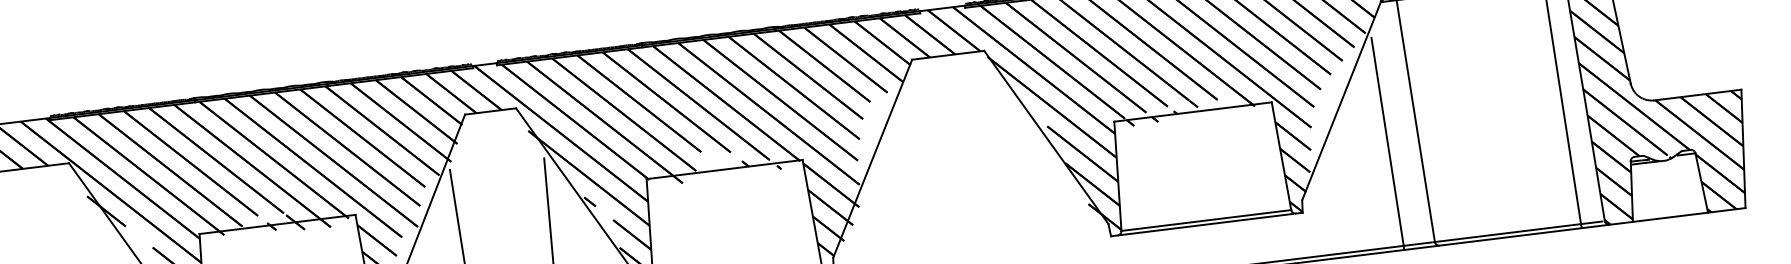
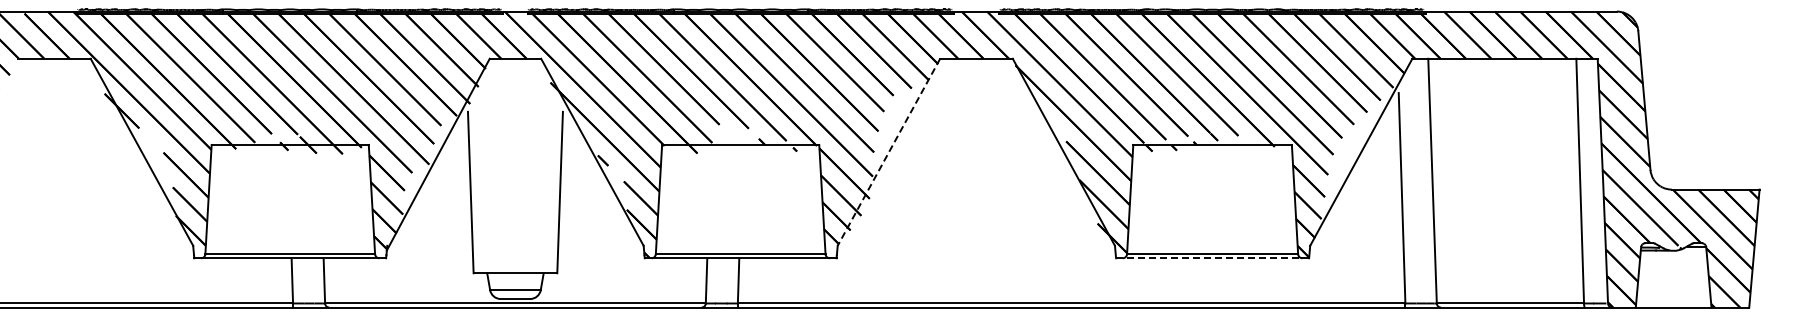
line: (872, 159) -> (888, 152), solid -> dashed
line: (1201, 225) -> (1207, 258), solid -> dashed

